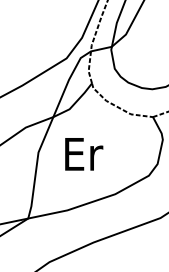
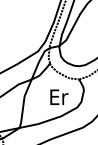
text: (84, 152) -> (59, 96), moved

